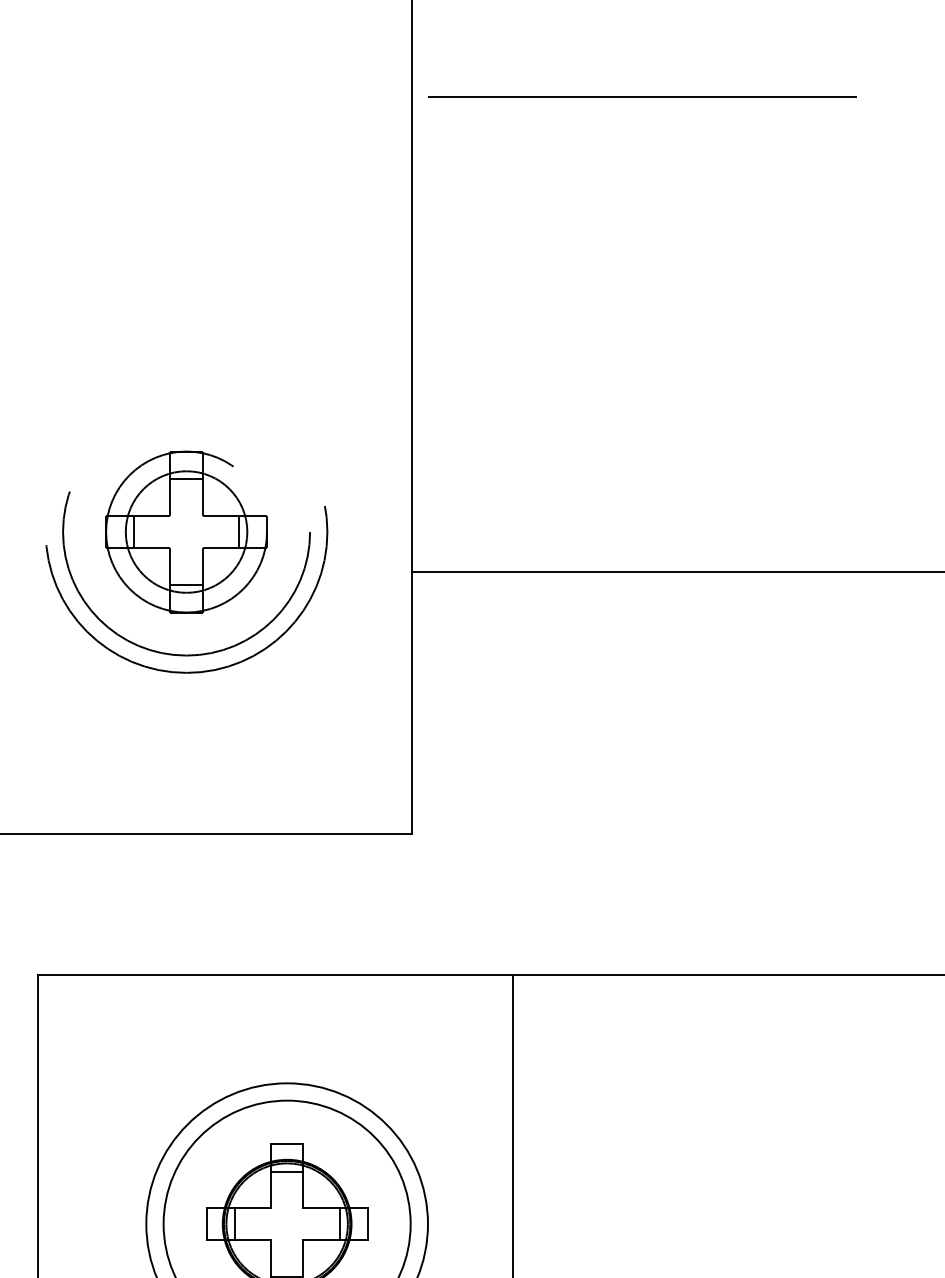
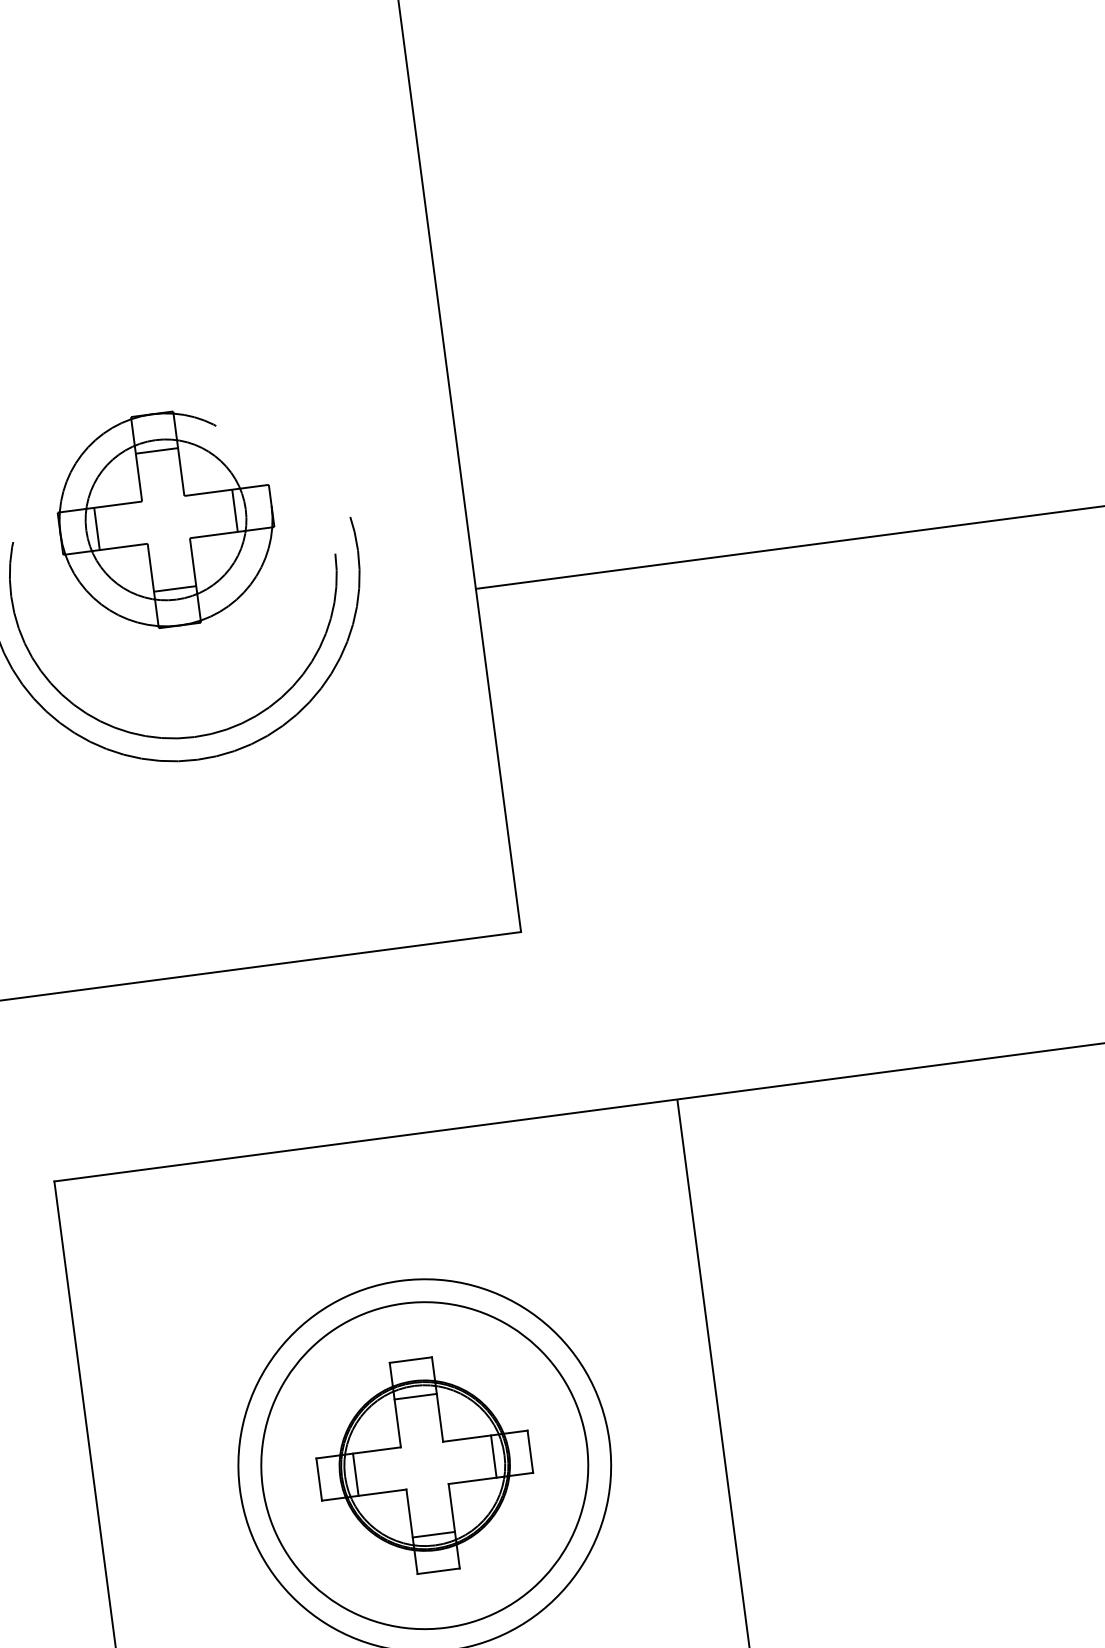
part: (186, 531) -> (165, 519), moved

